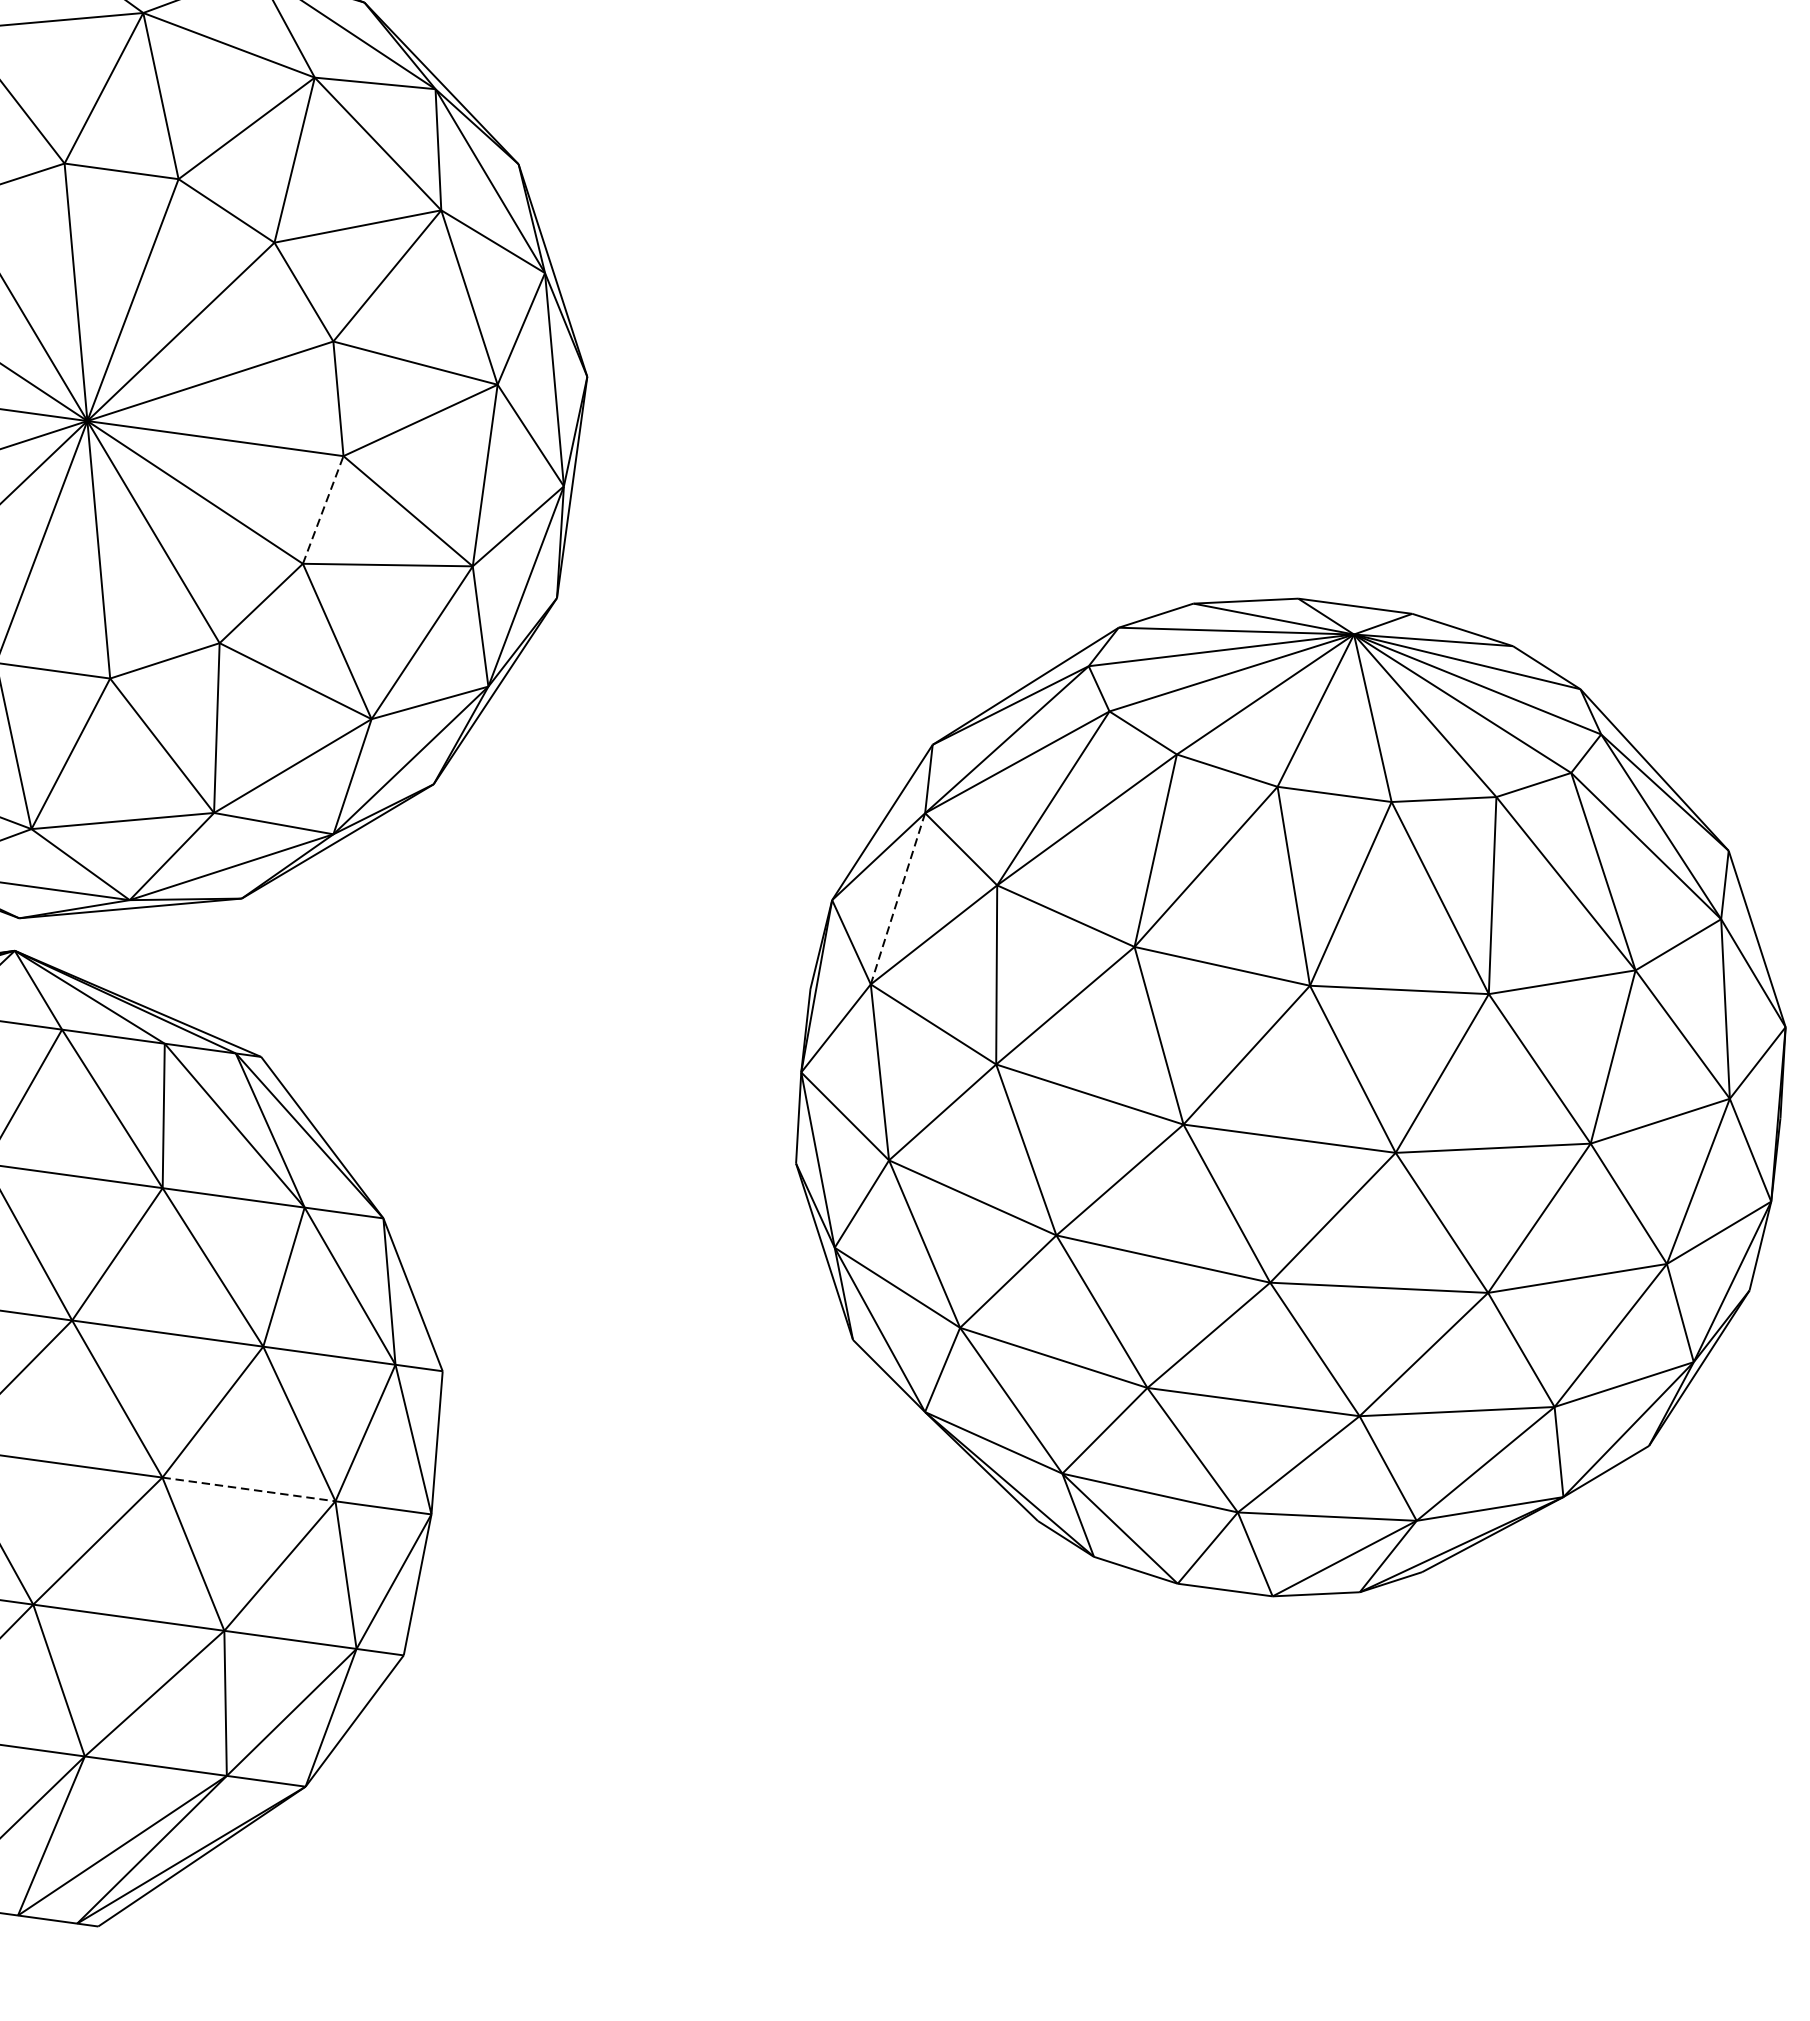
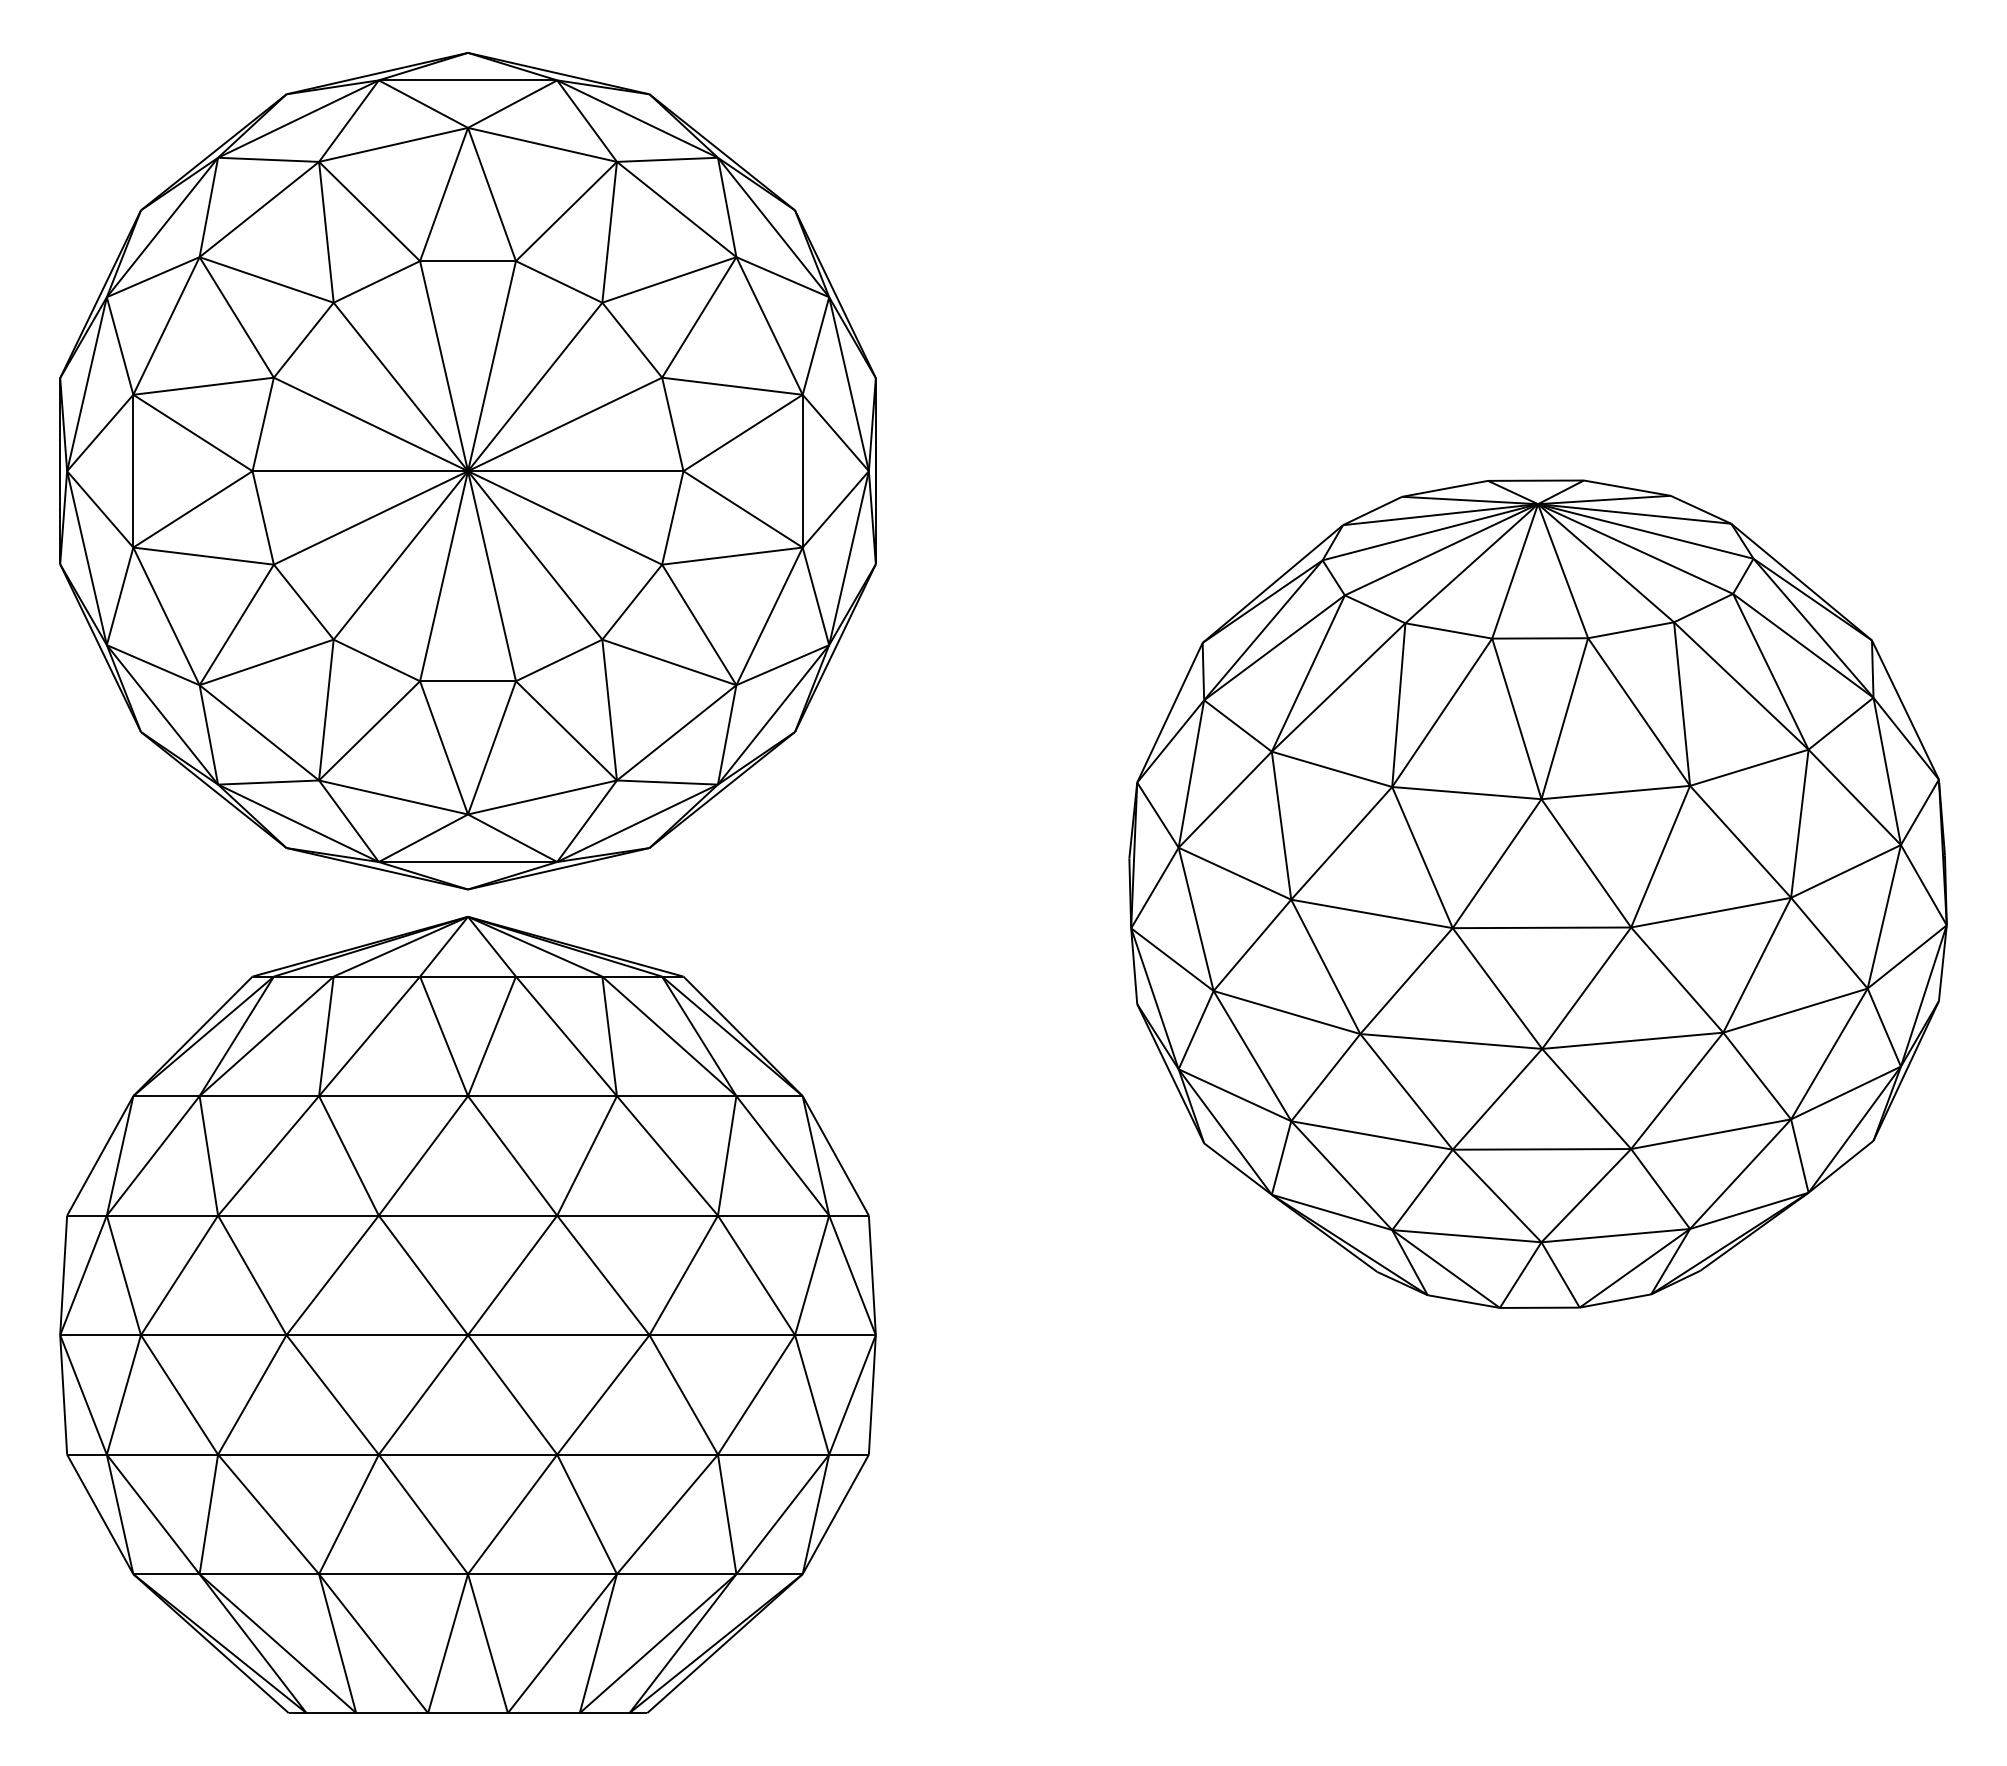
line: (322, 509) -> (672, 517), dashed -> solid
line: (898, 899) -> (1191, 774), dashed -> solid
line: (249, 1489) -> (722, 1335), dashed -> solid

